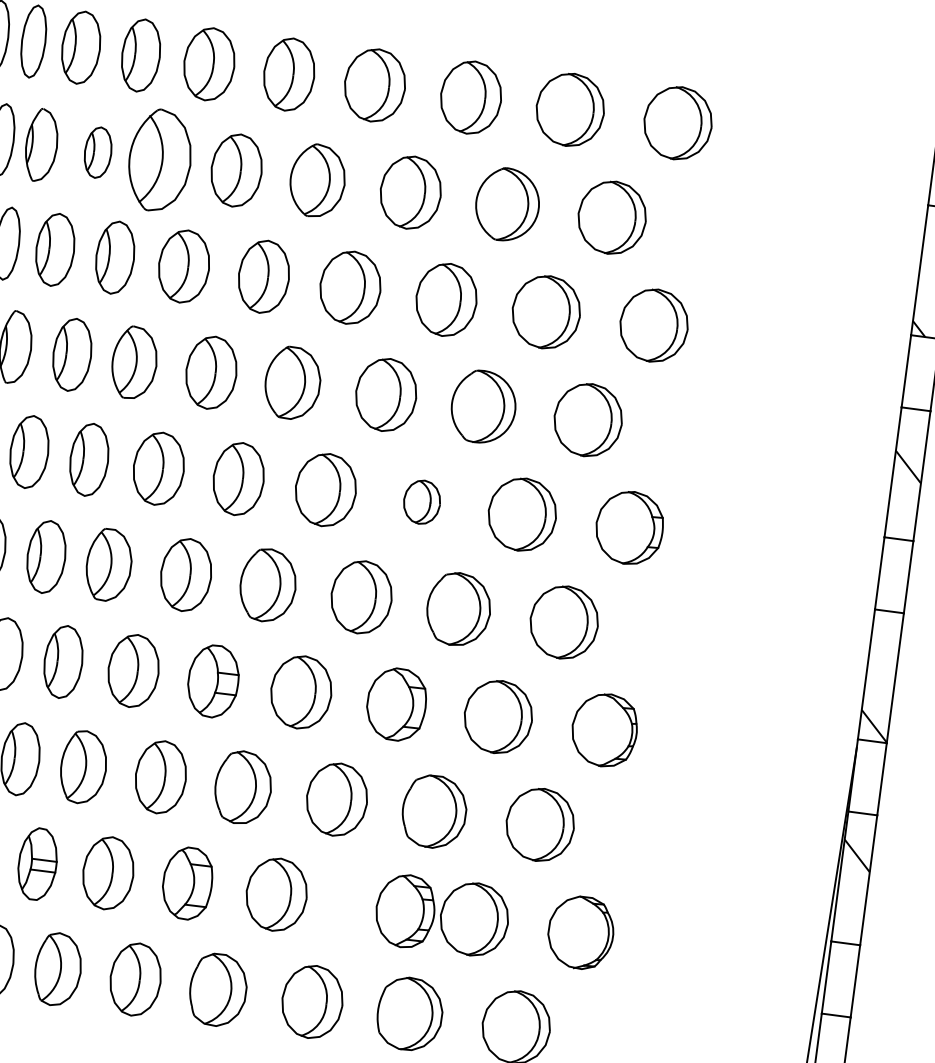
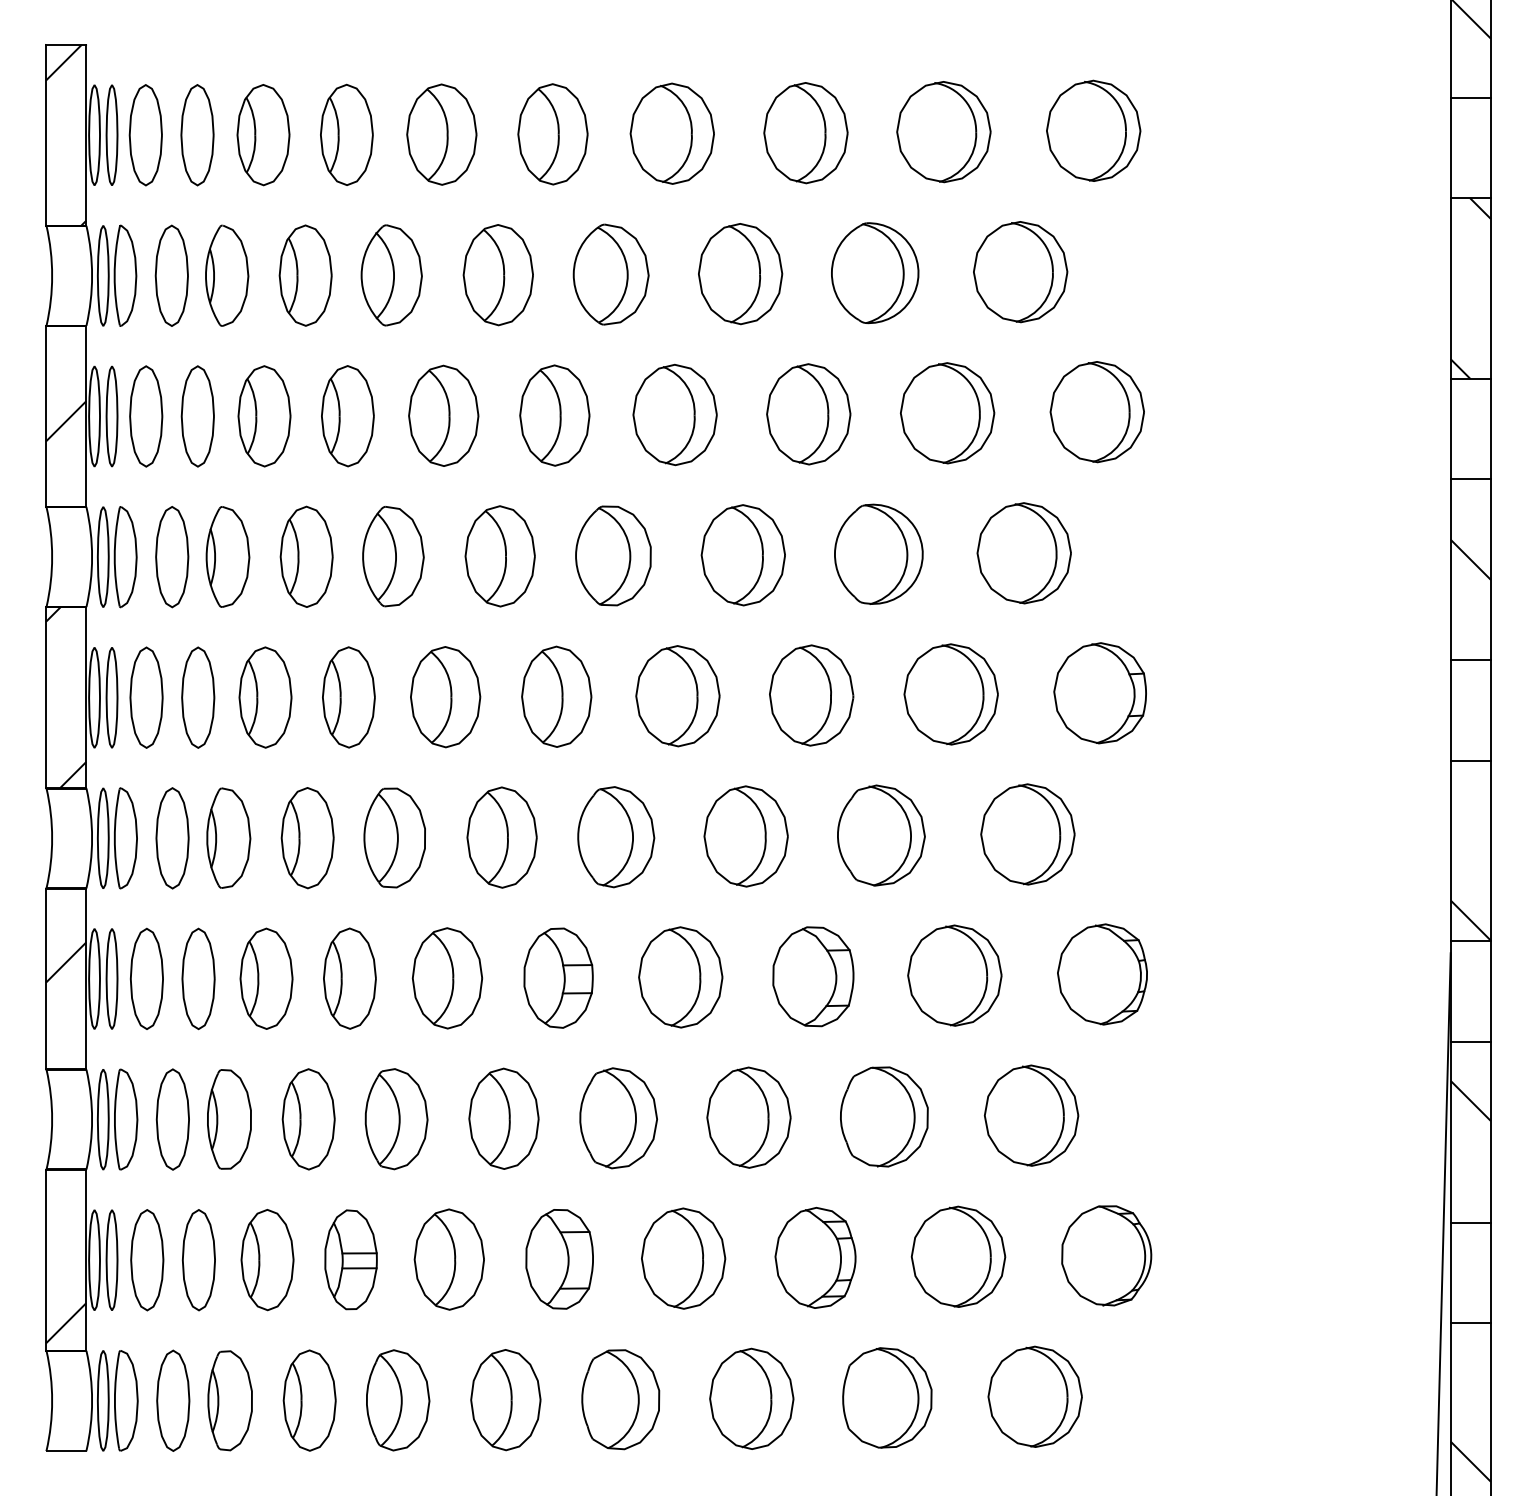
part: (98, 152) -> (305, 275), size x1.43
part: (159, 160) -> (391, 275), size x0.71
part: (421, 502) -> (811, 695), size x1.67
part: (405, 910) -> (815, 1257), moved

